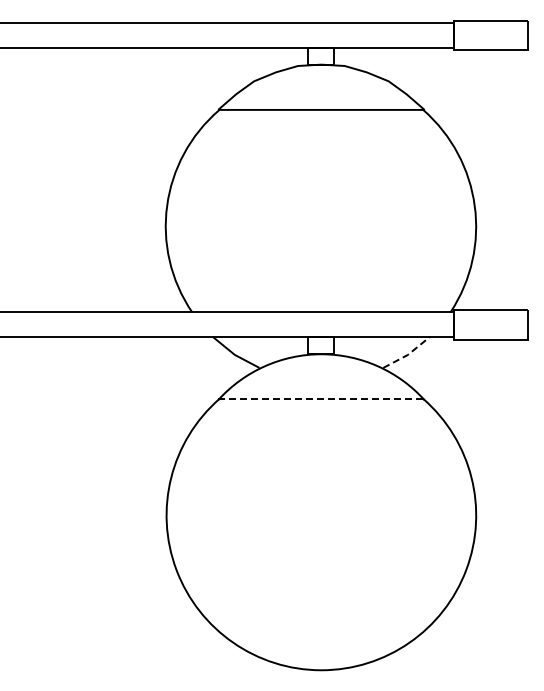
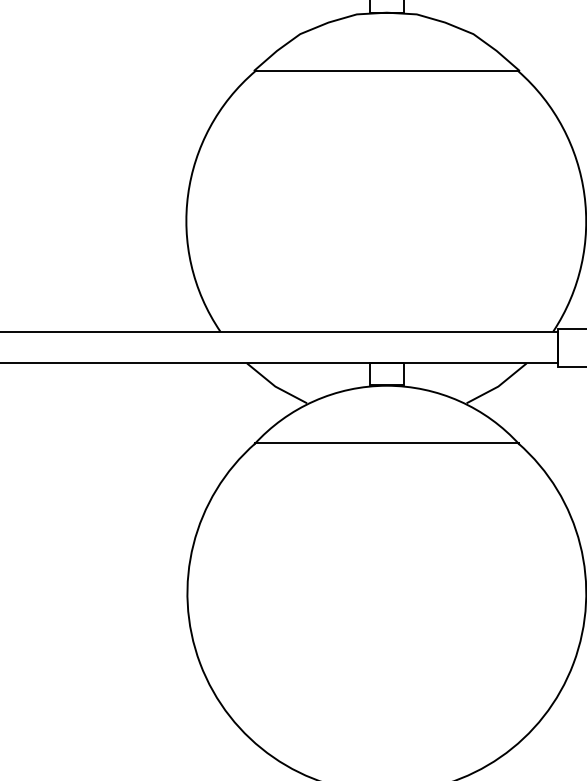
line: (407, 354) -> (497, 386), dashed -> solid
line: (321, 398) -> (386, 442), dashed -> solid

